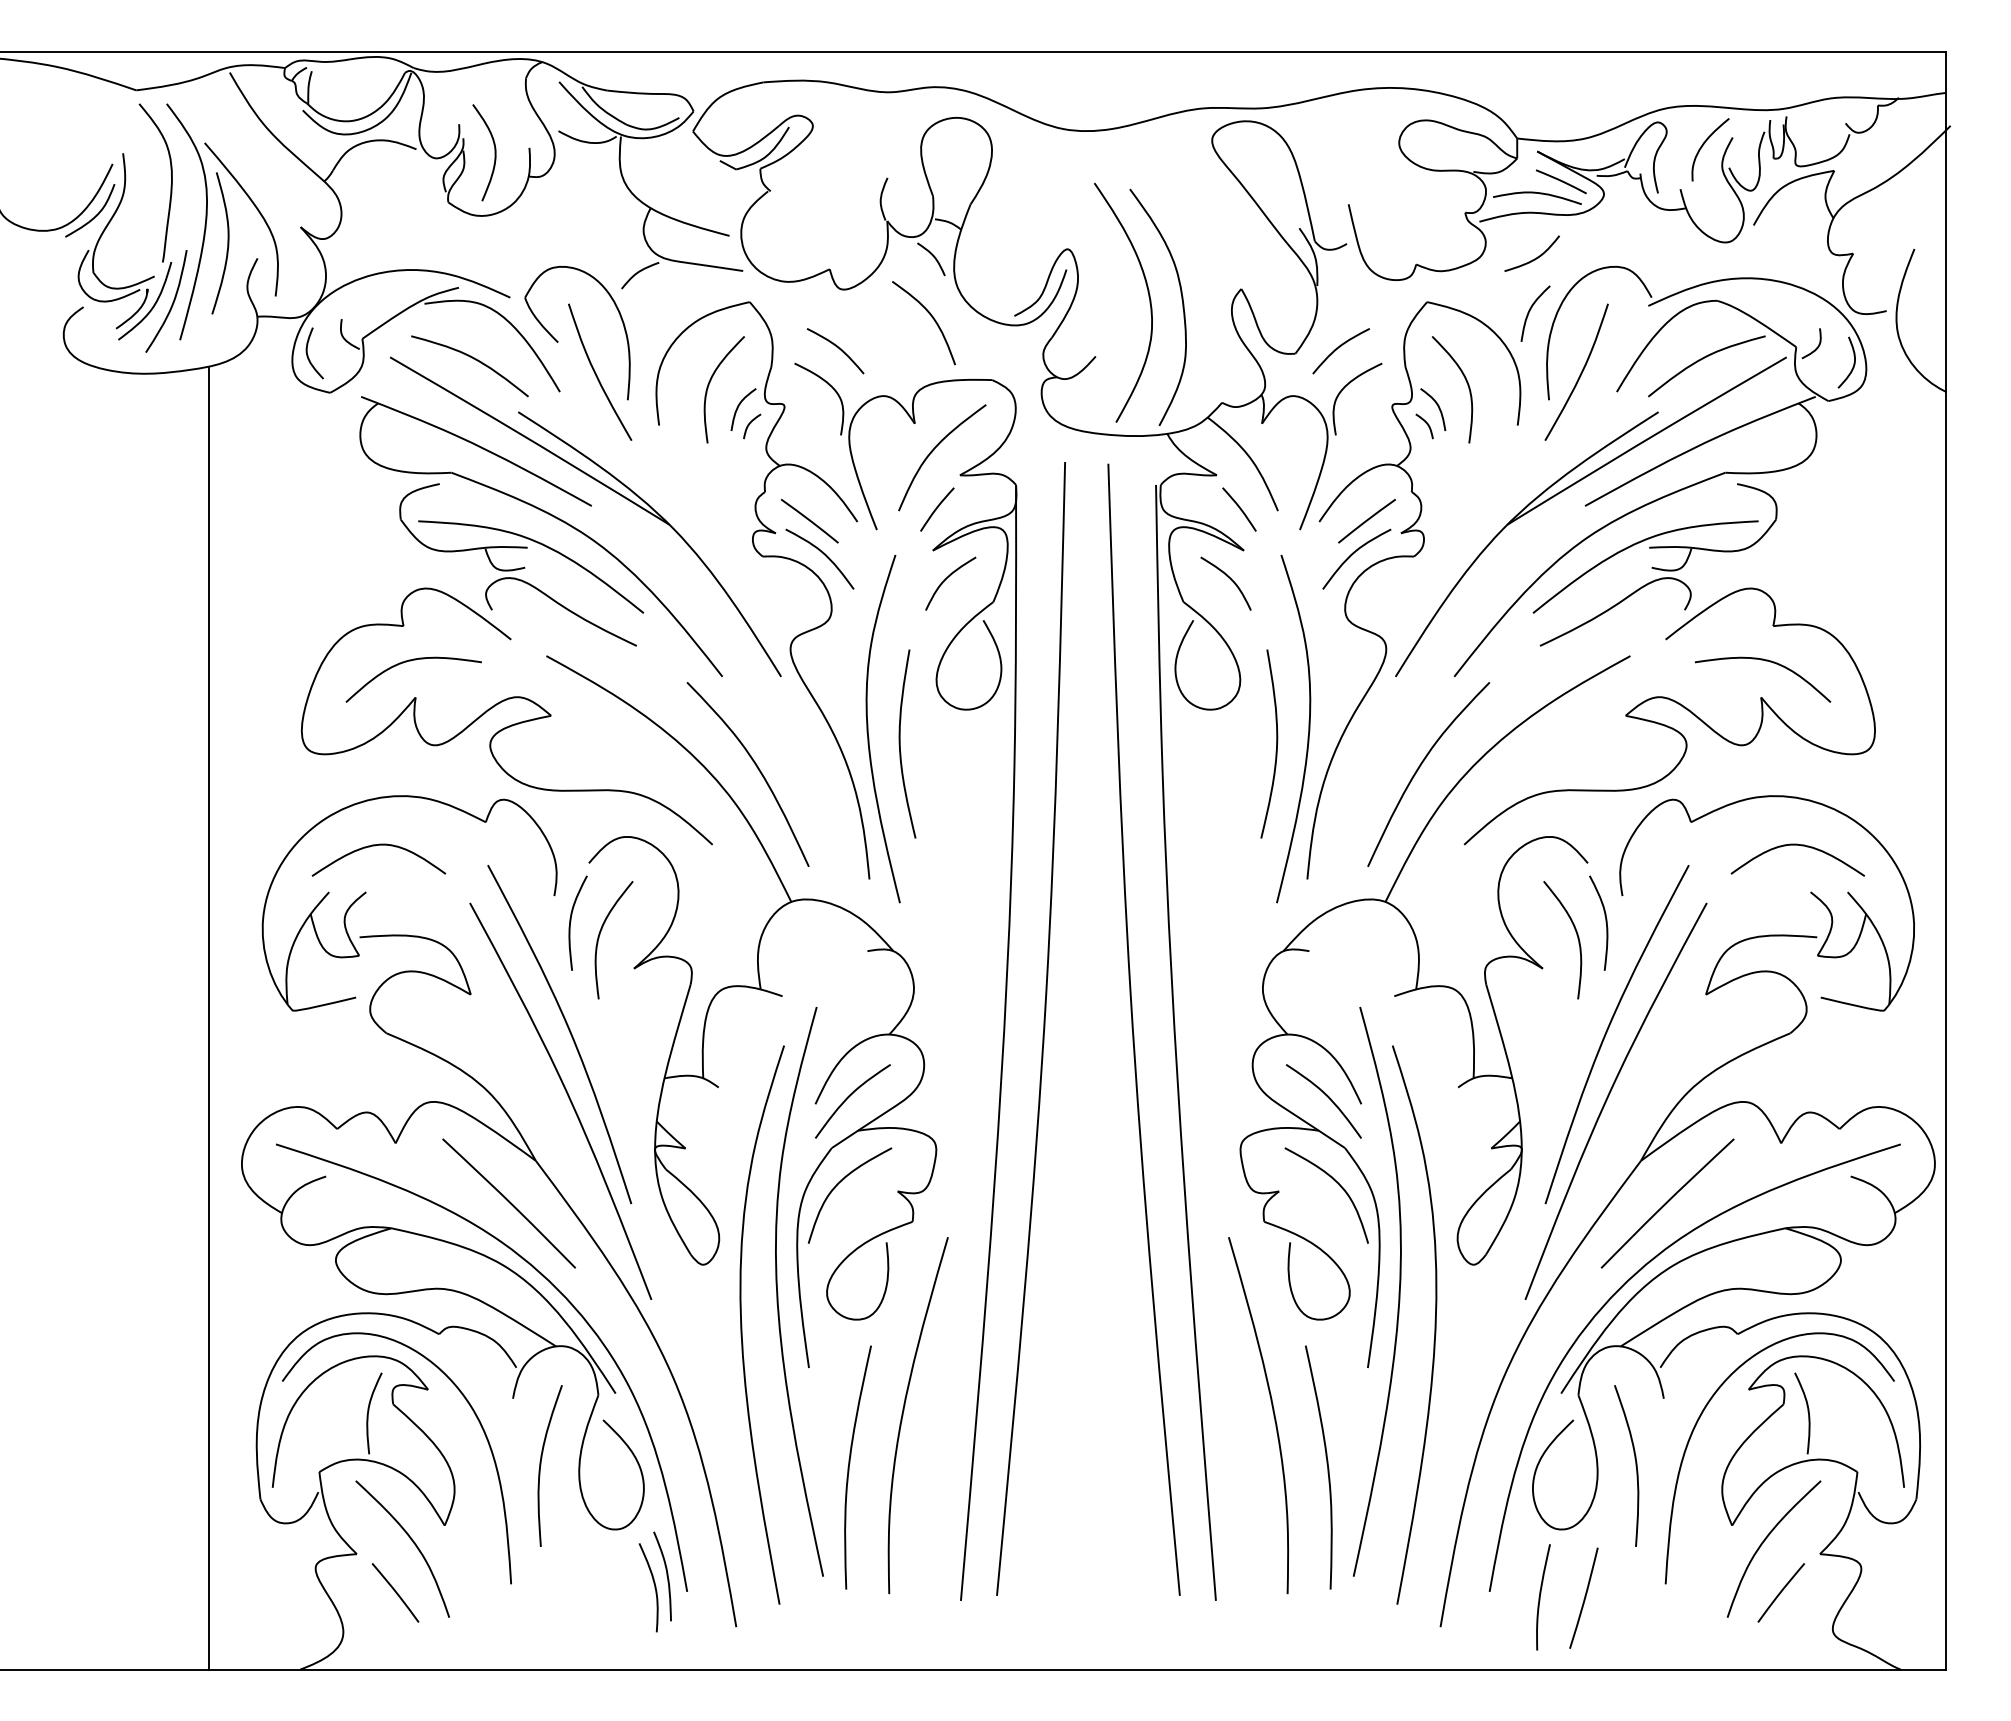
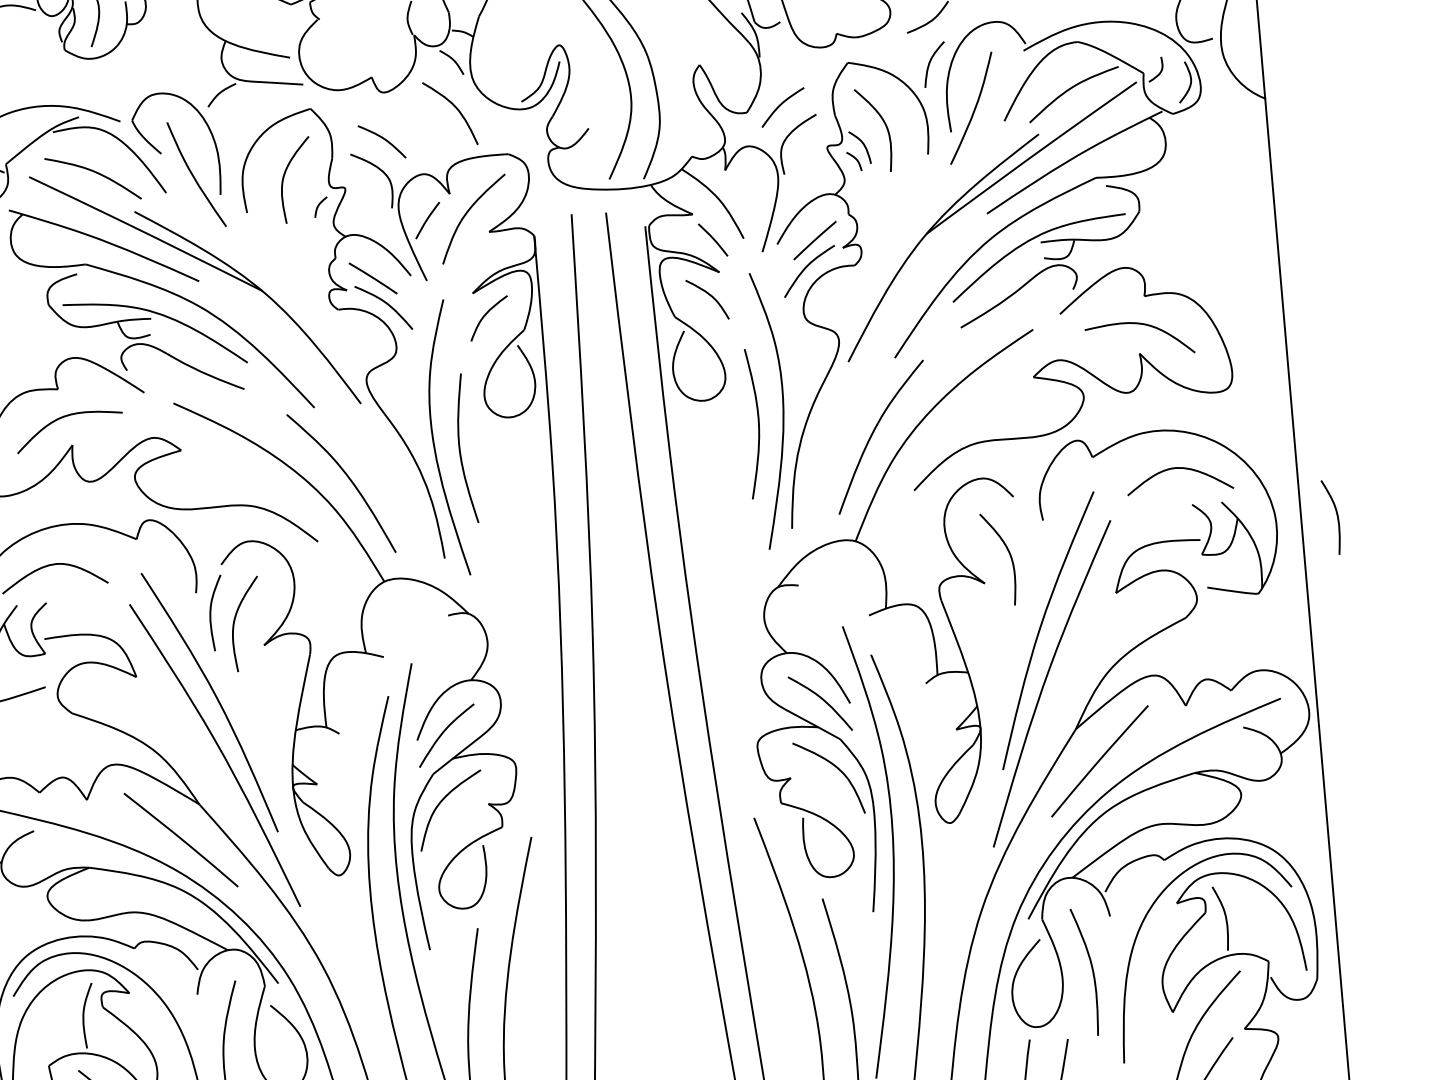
curve: (739, 406) -> (309, 192), removed
curve: (937, 508) -> (427, 219), moved
curve: (1605, 922) -> (1336, 516), moved

